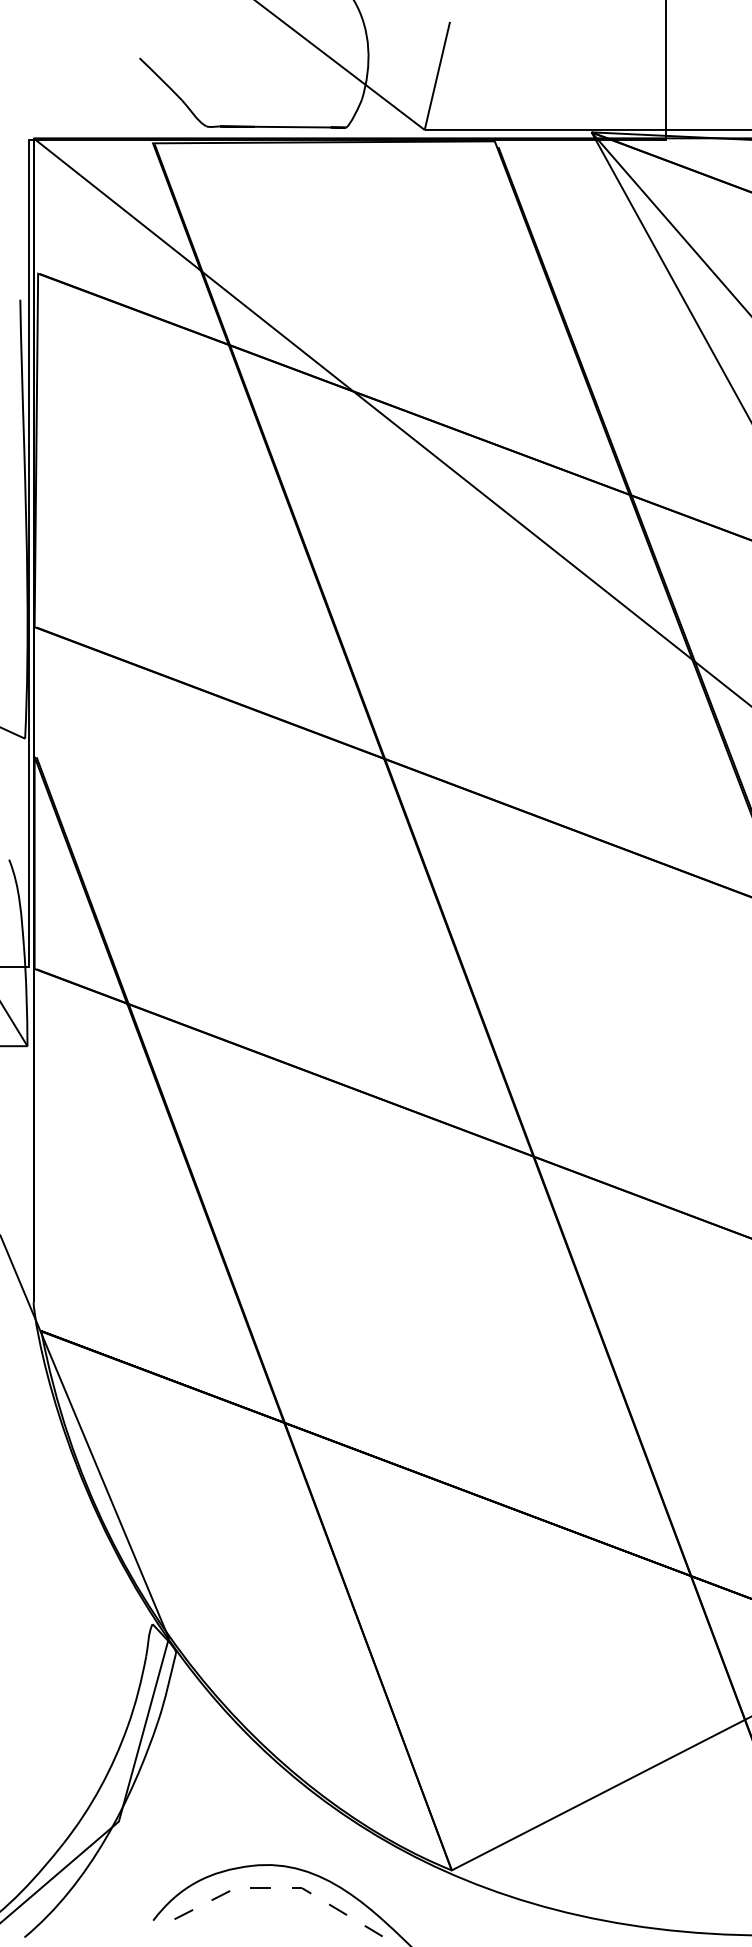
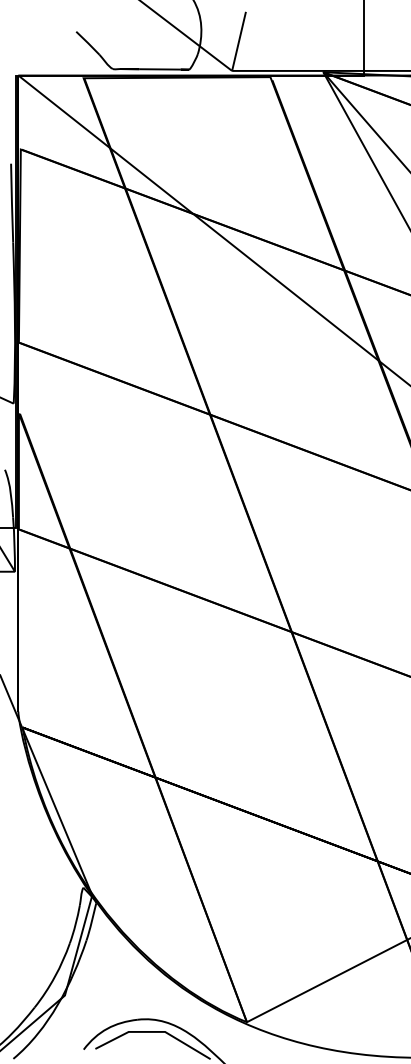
line: (284, 1887) -> (155, 1031), dashed -> solid

